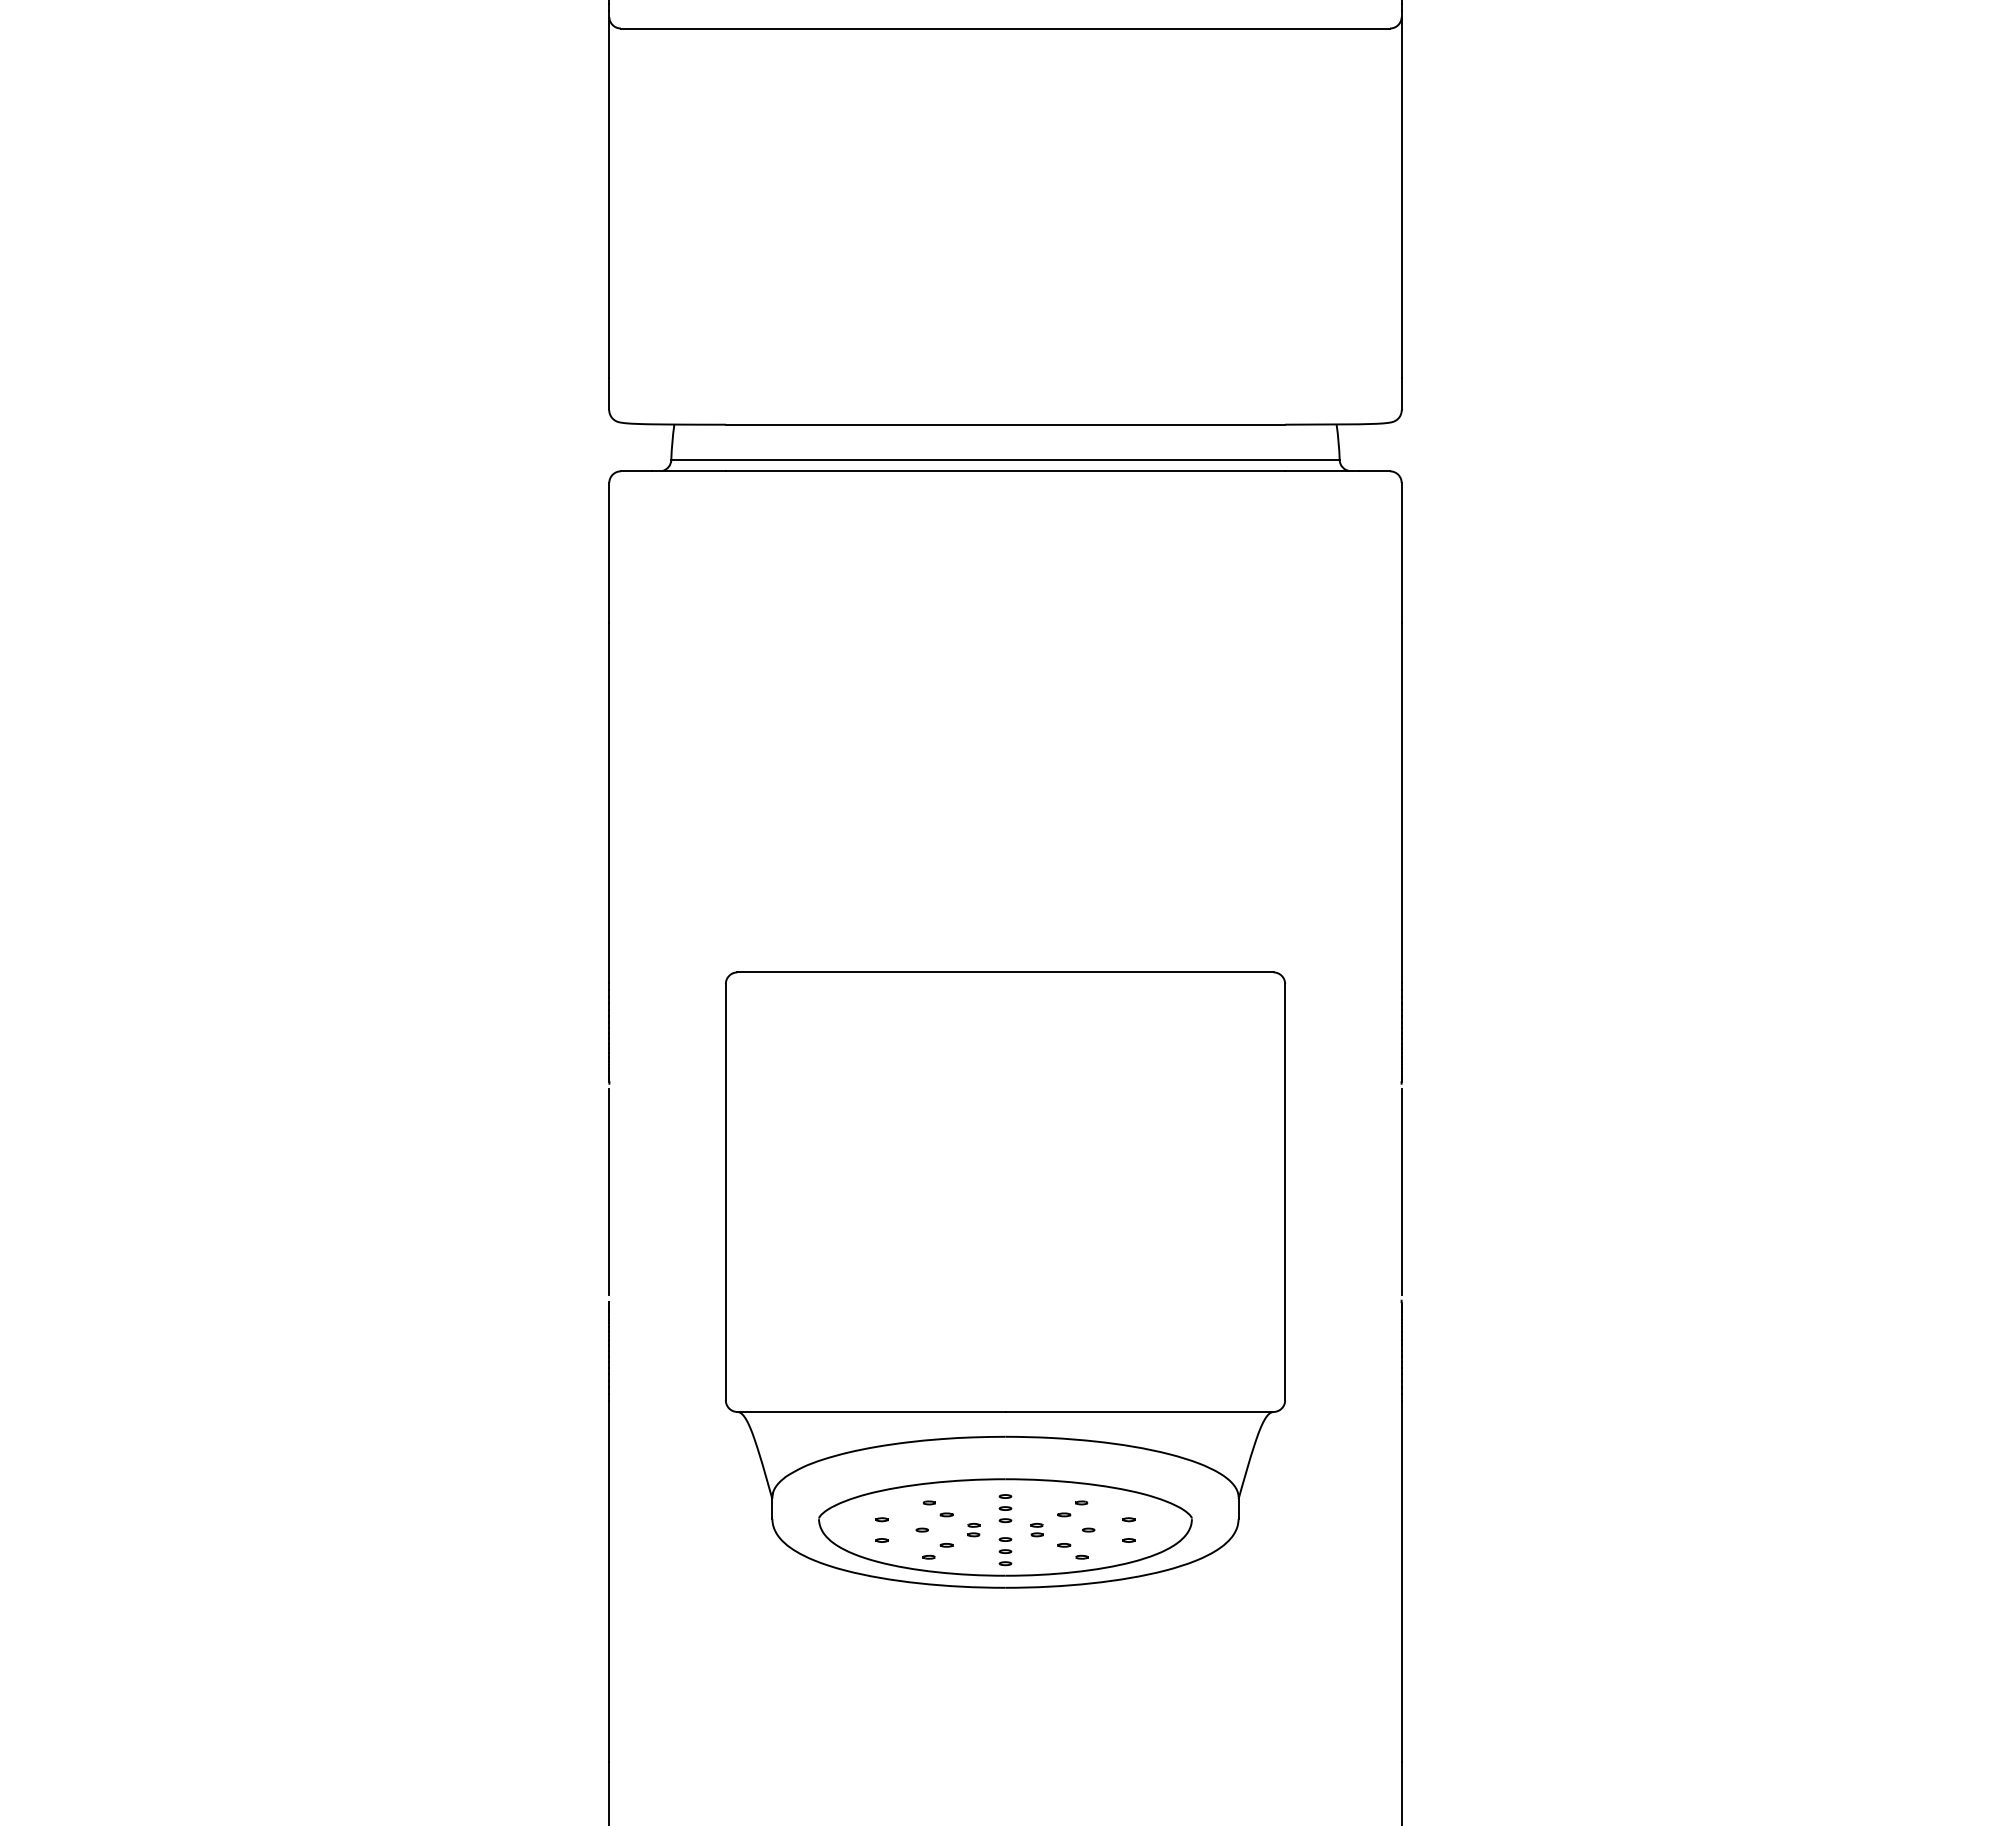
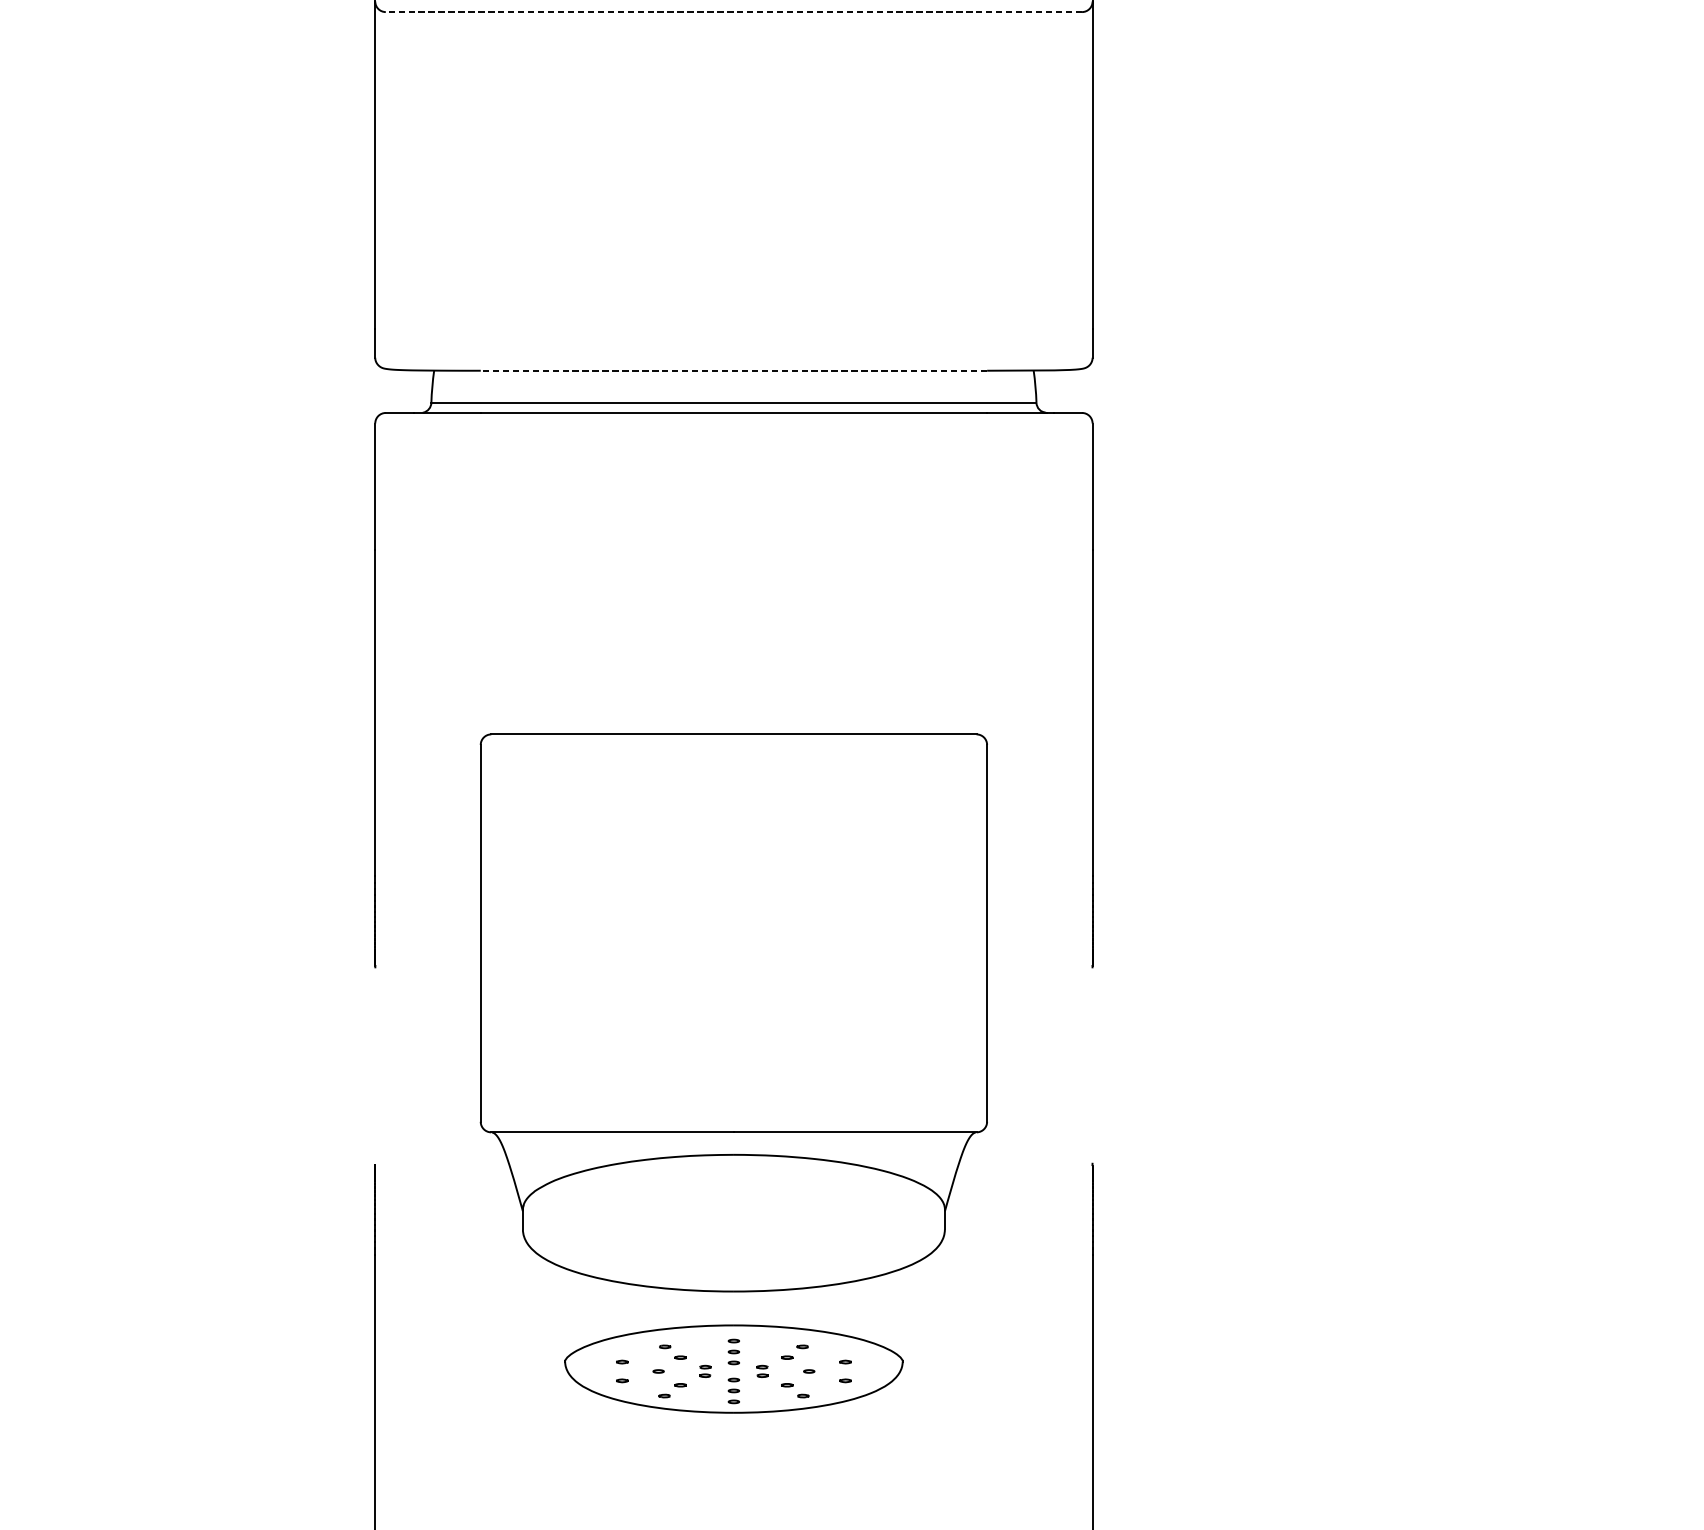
line: (1005, 28) -> (733, 12), solid -> dashed
line: (1005, 424) -> (733, 370), solid -> dashed
line: (609, 1191) -> (375, 1064), removed
line: (1401, 1191) -> (1092, 1064), removed
part: (1005, 1279) -> (733, 1012), moved

